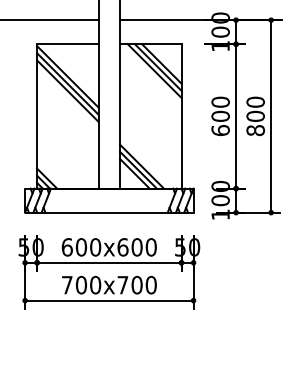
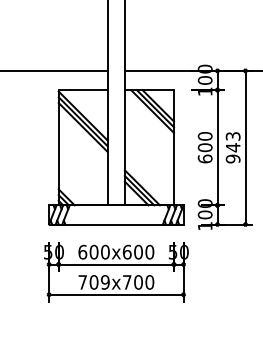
text: (254, 116) -> (232, 147), 800 -> 943
text: (95, 285) -> (105, 282), 700x700 -> 709x700

